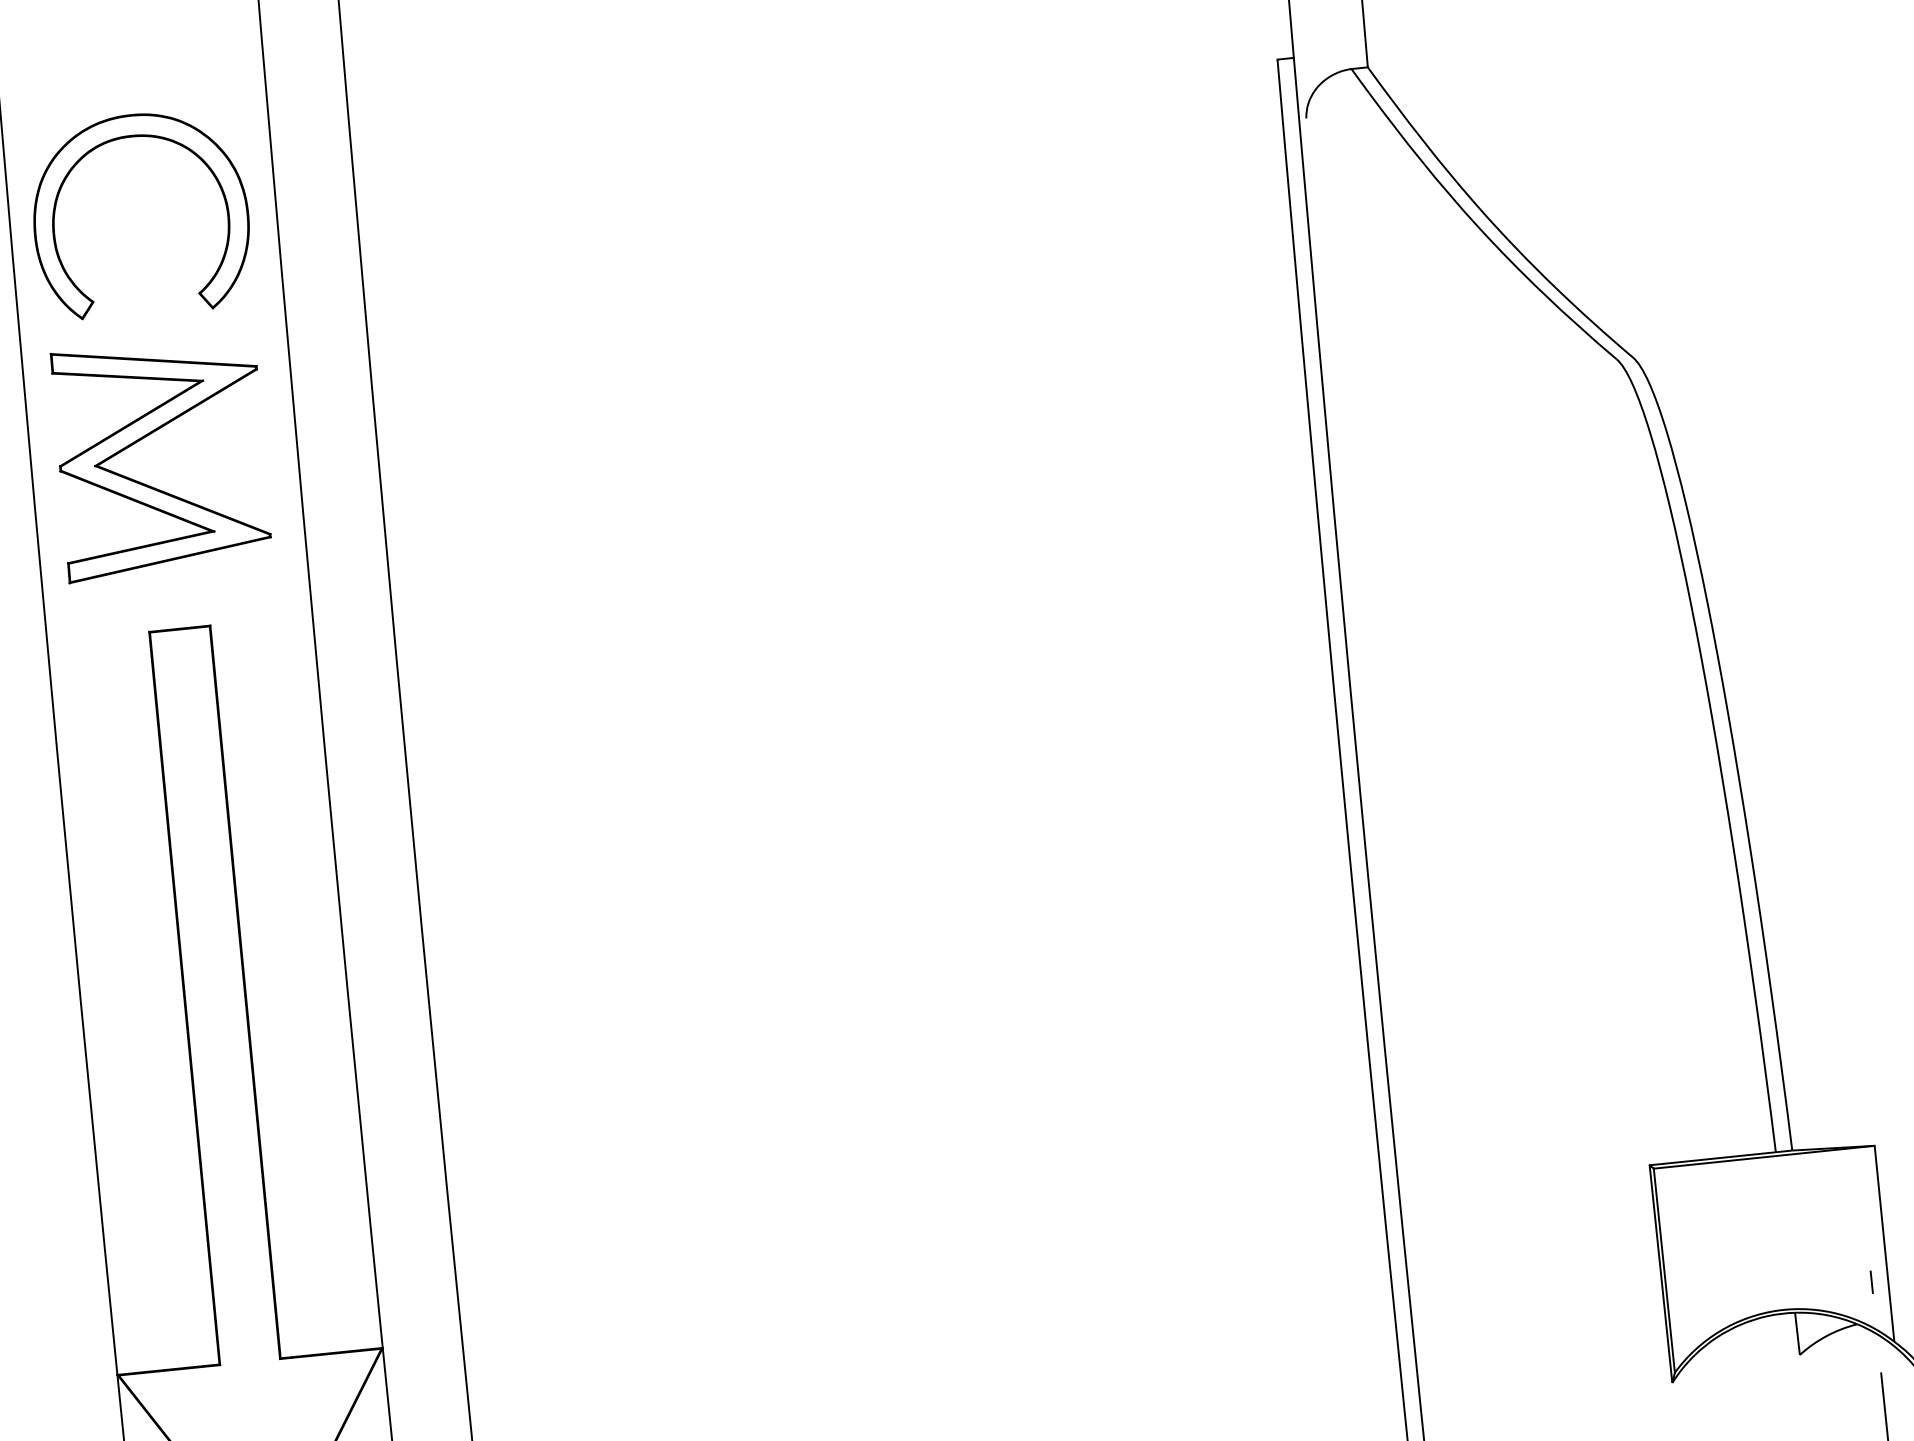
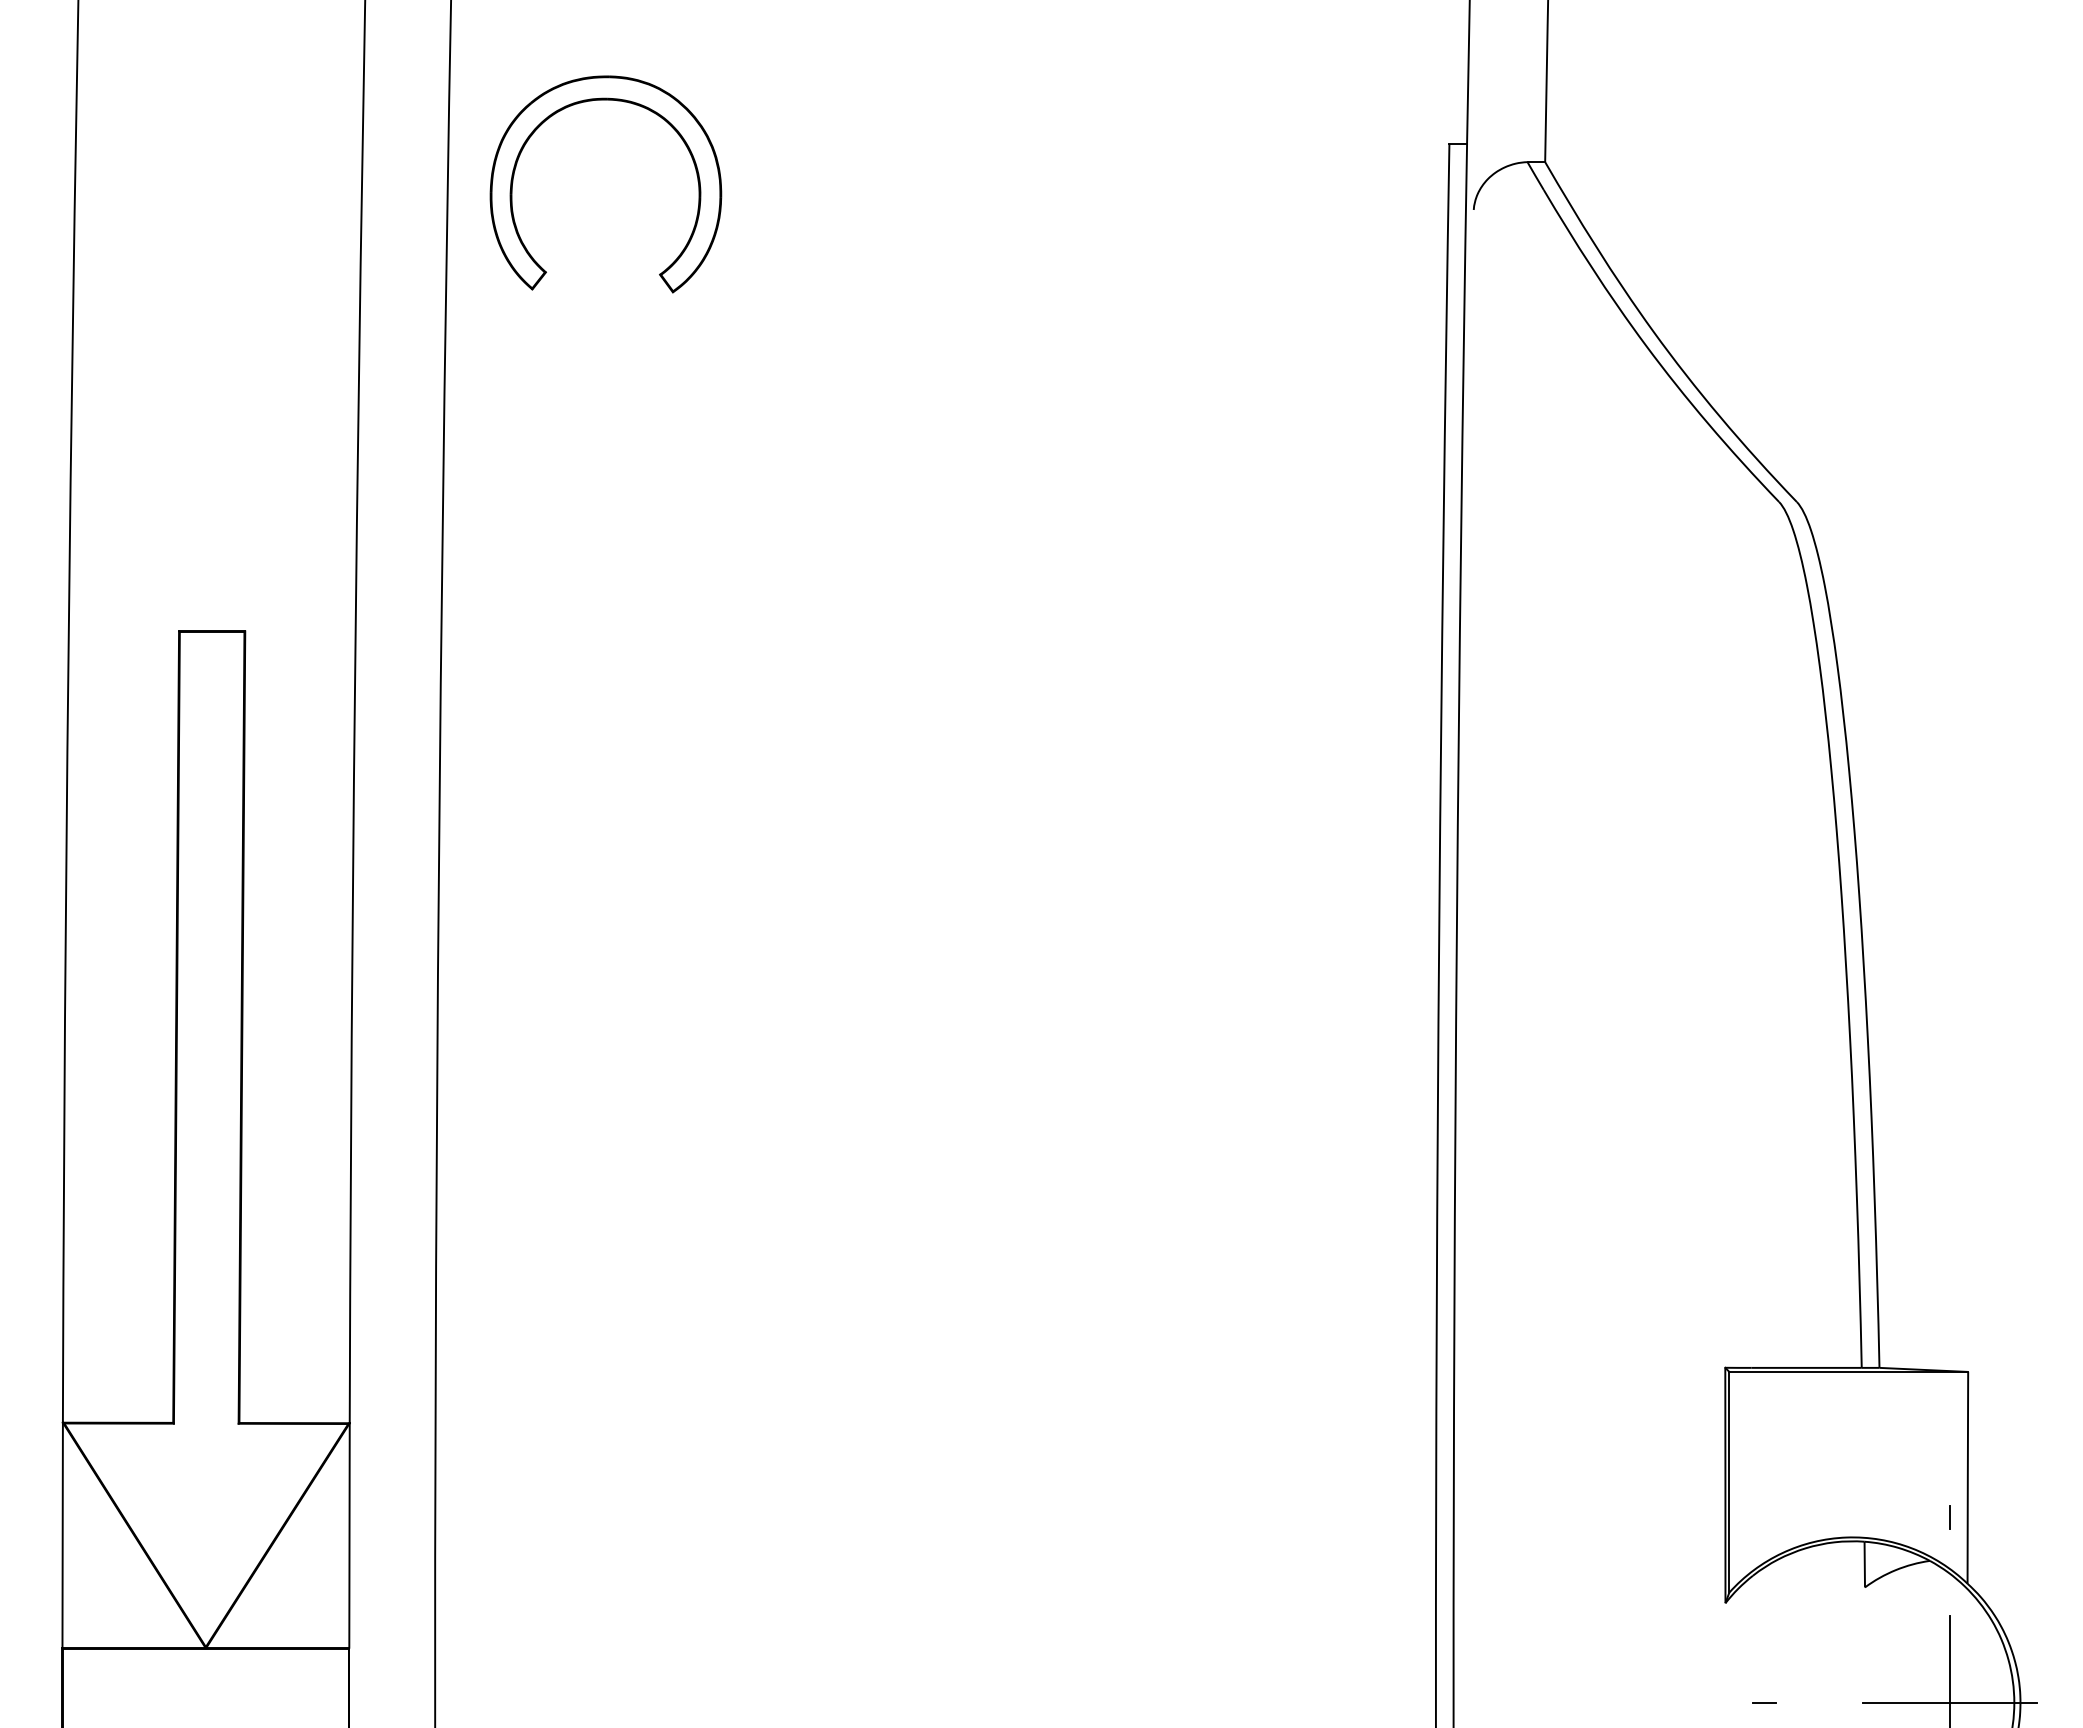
part: (143, 137) -> (617, 101), moved
part: (147, 436) -> (198, 422), removed

